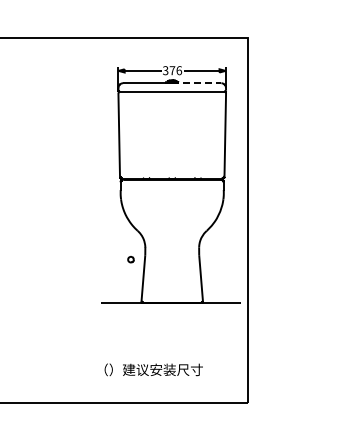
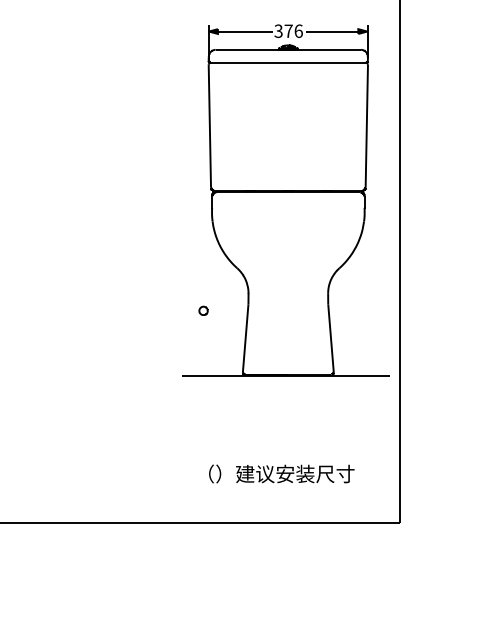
line: (196, 83) -> (324, 50), dashed -> solid
part: (130, 259) -> (202, 310), moved
text: (153, 369) -> (281, 473), moved

